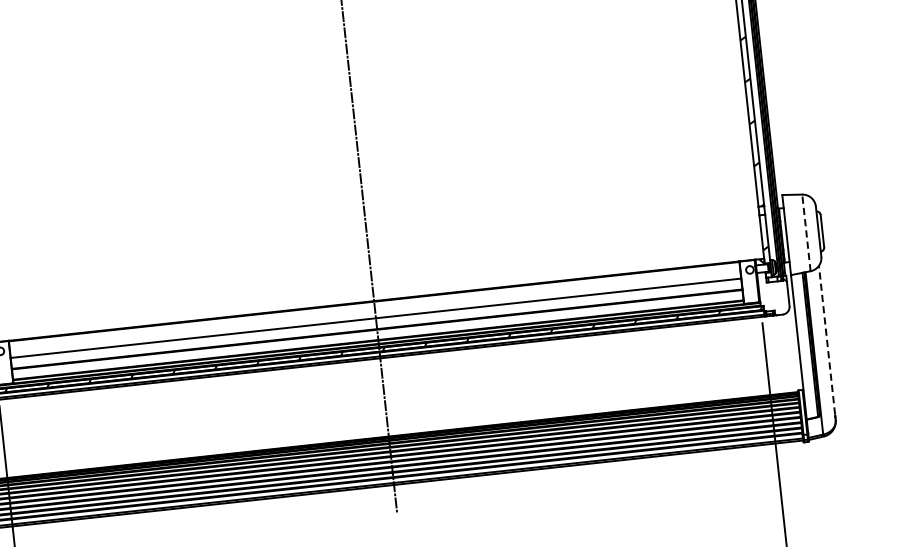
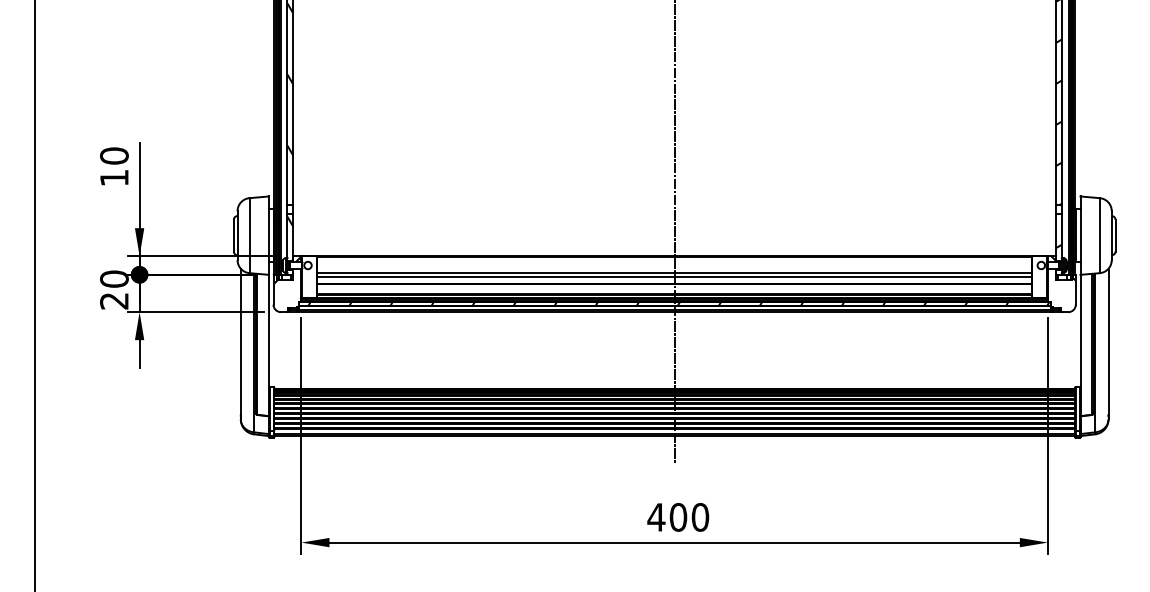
line: (806, 232) -> (1099, 235), dashed -> solid
line: (376, 321) -> (674, 276), added
line: (827, 340) -> (1108, 341), dashed -> solid

